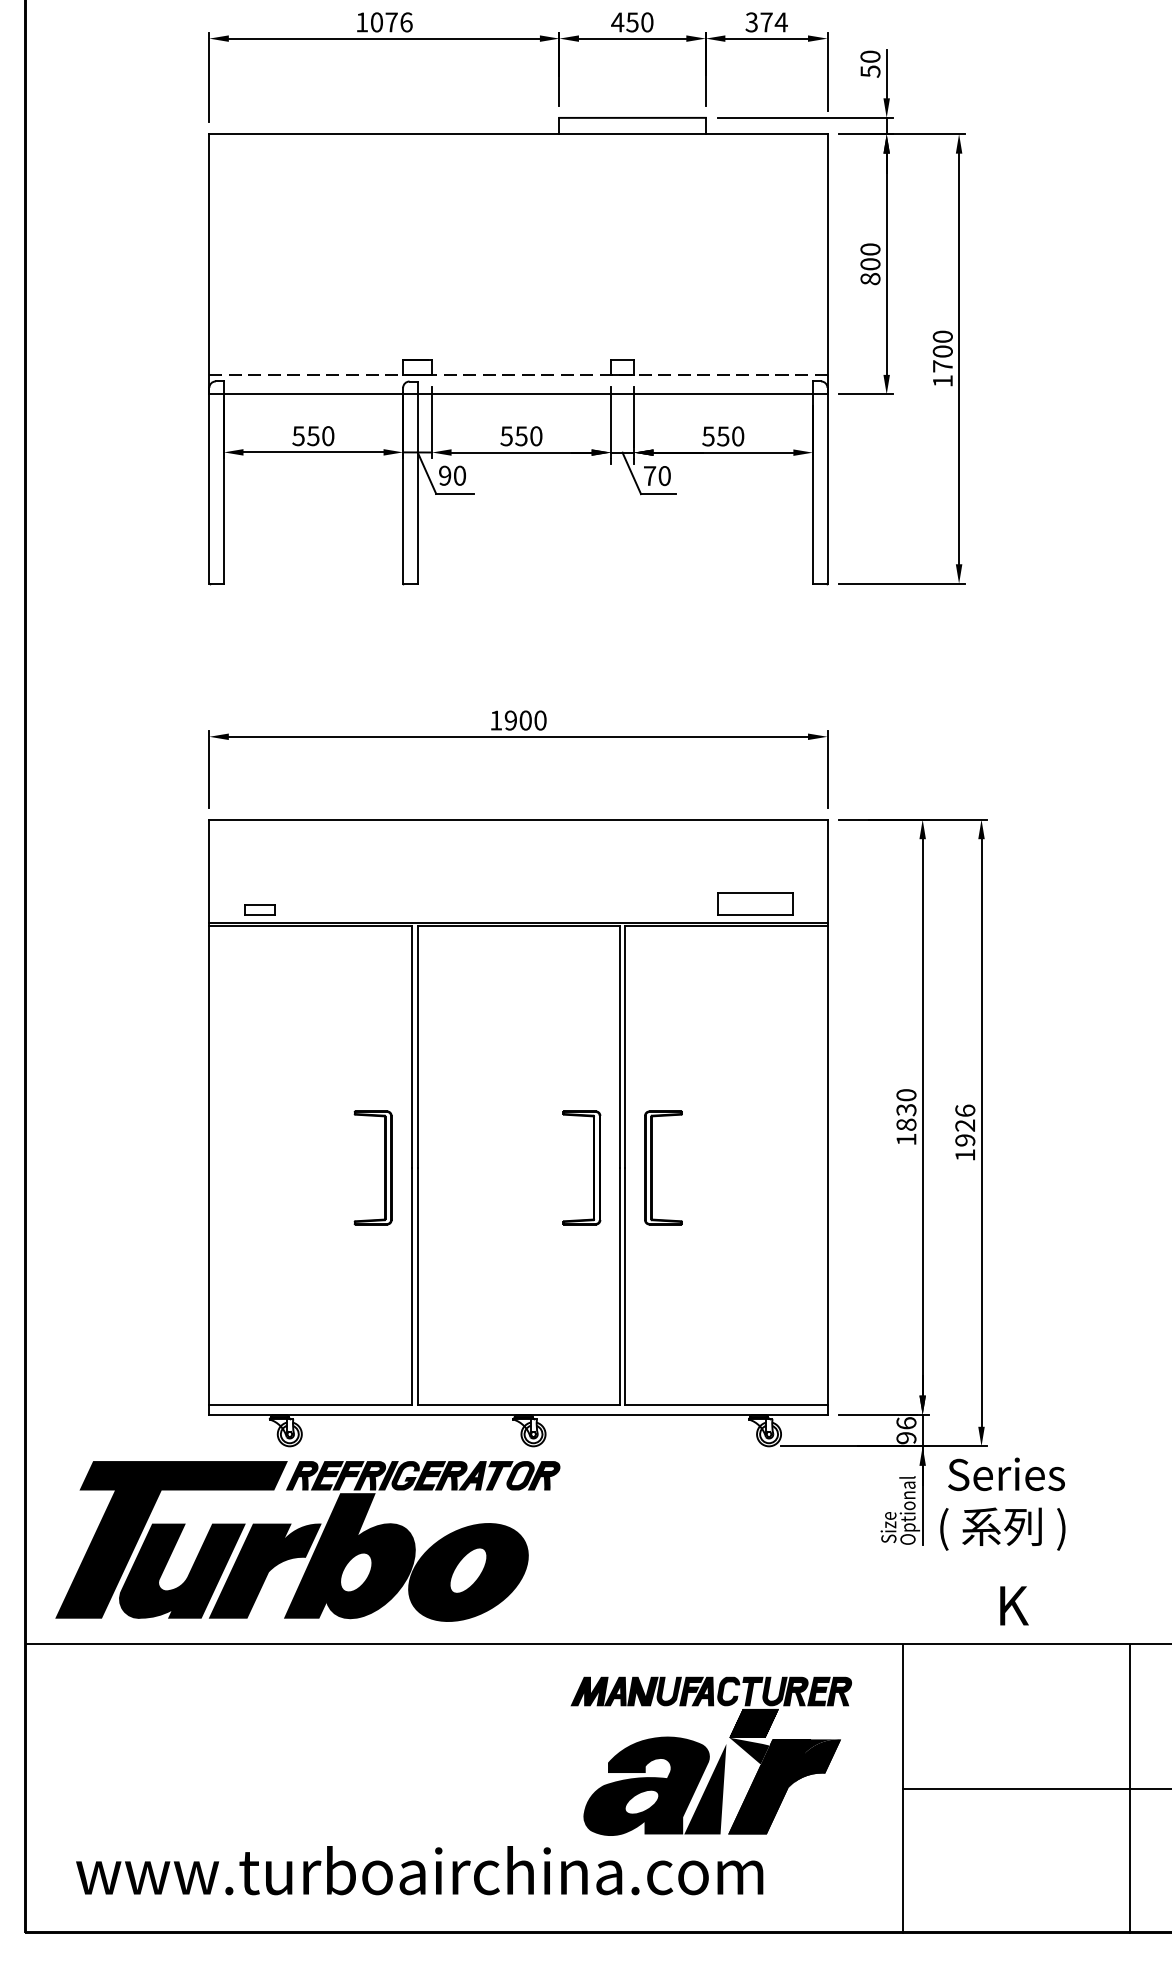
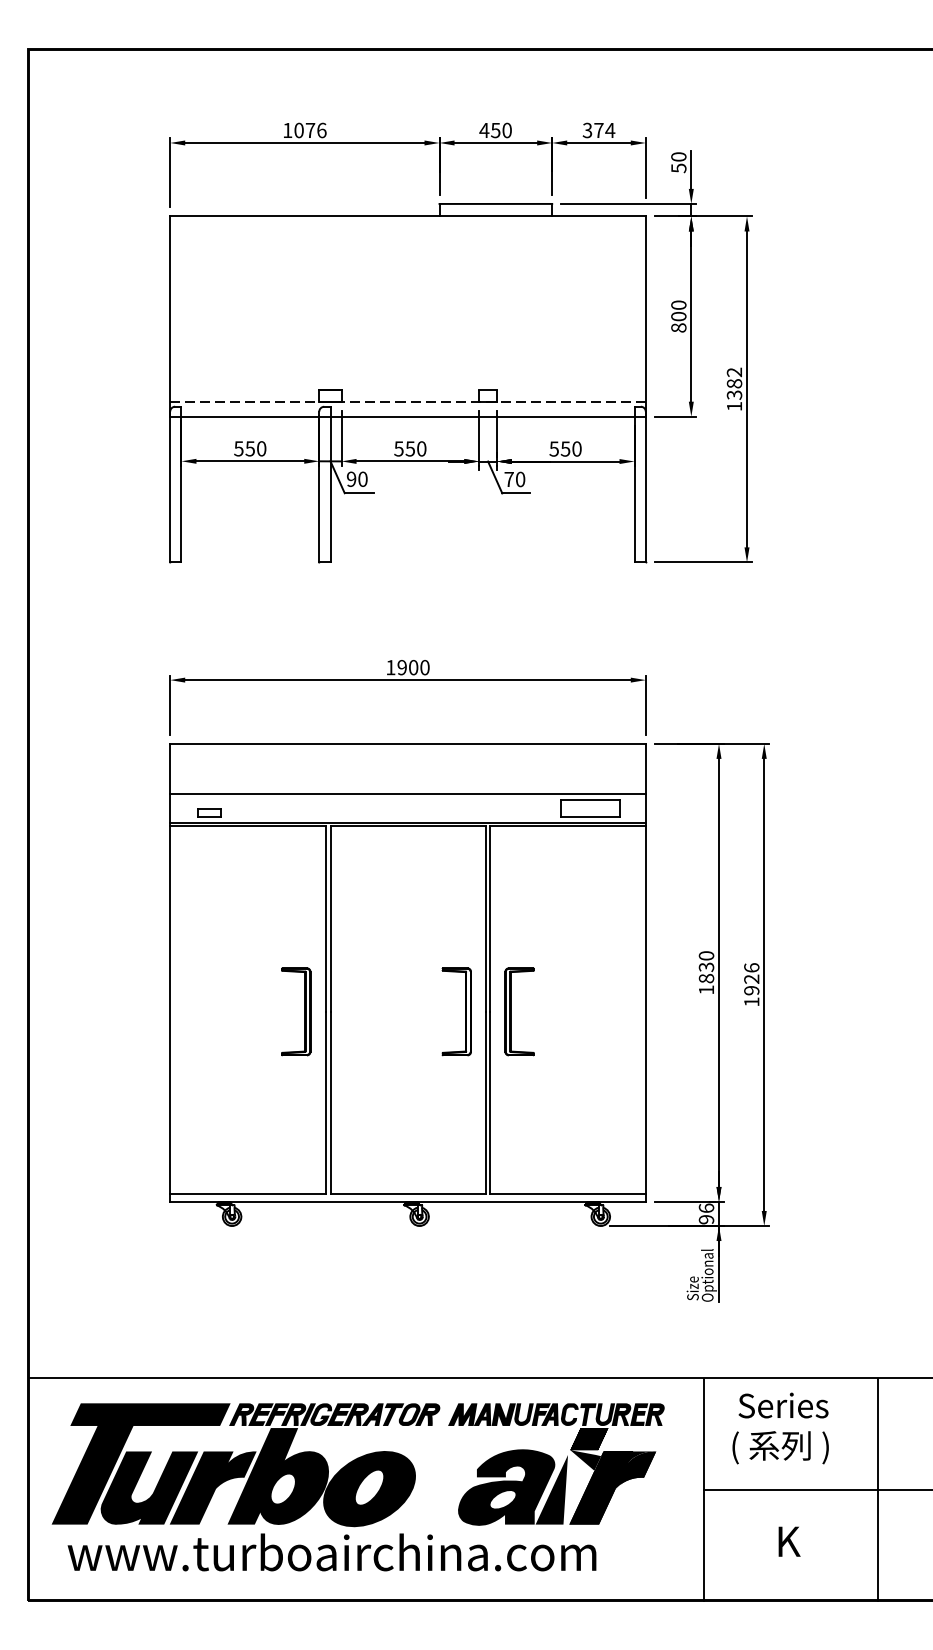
text: (942, 351) -> (734, 383), 1700 -> 1382
line: (517, 885) -> (407, 794), added
text: (1002, 1504) -> (780, 1428), moved
part: (307, 1541) -> (245, 1465), moved
text: (1014, 1605) -> (789, 1541), moved

